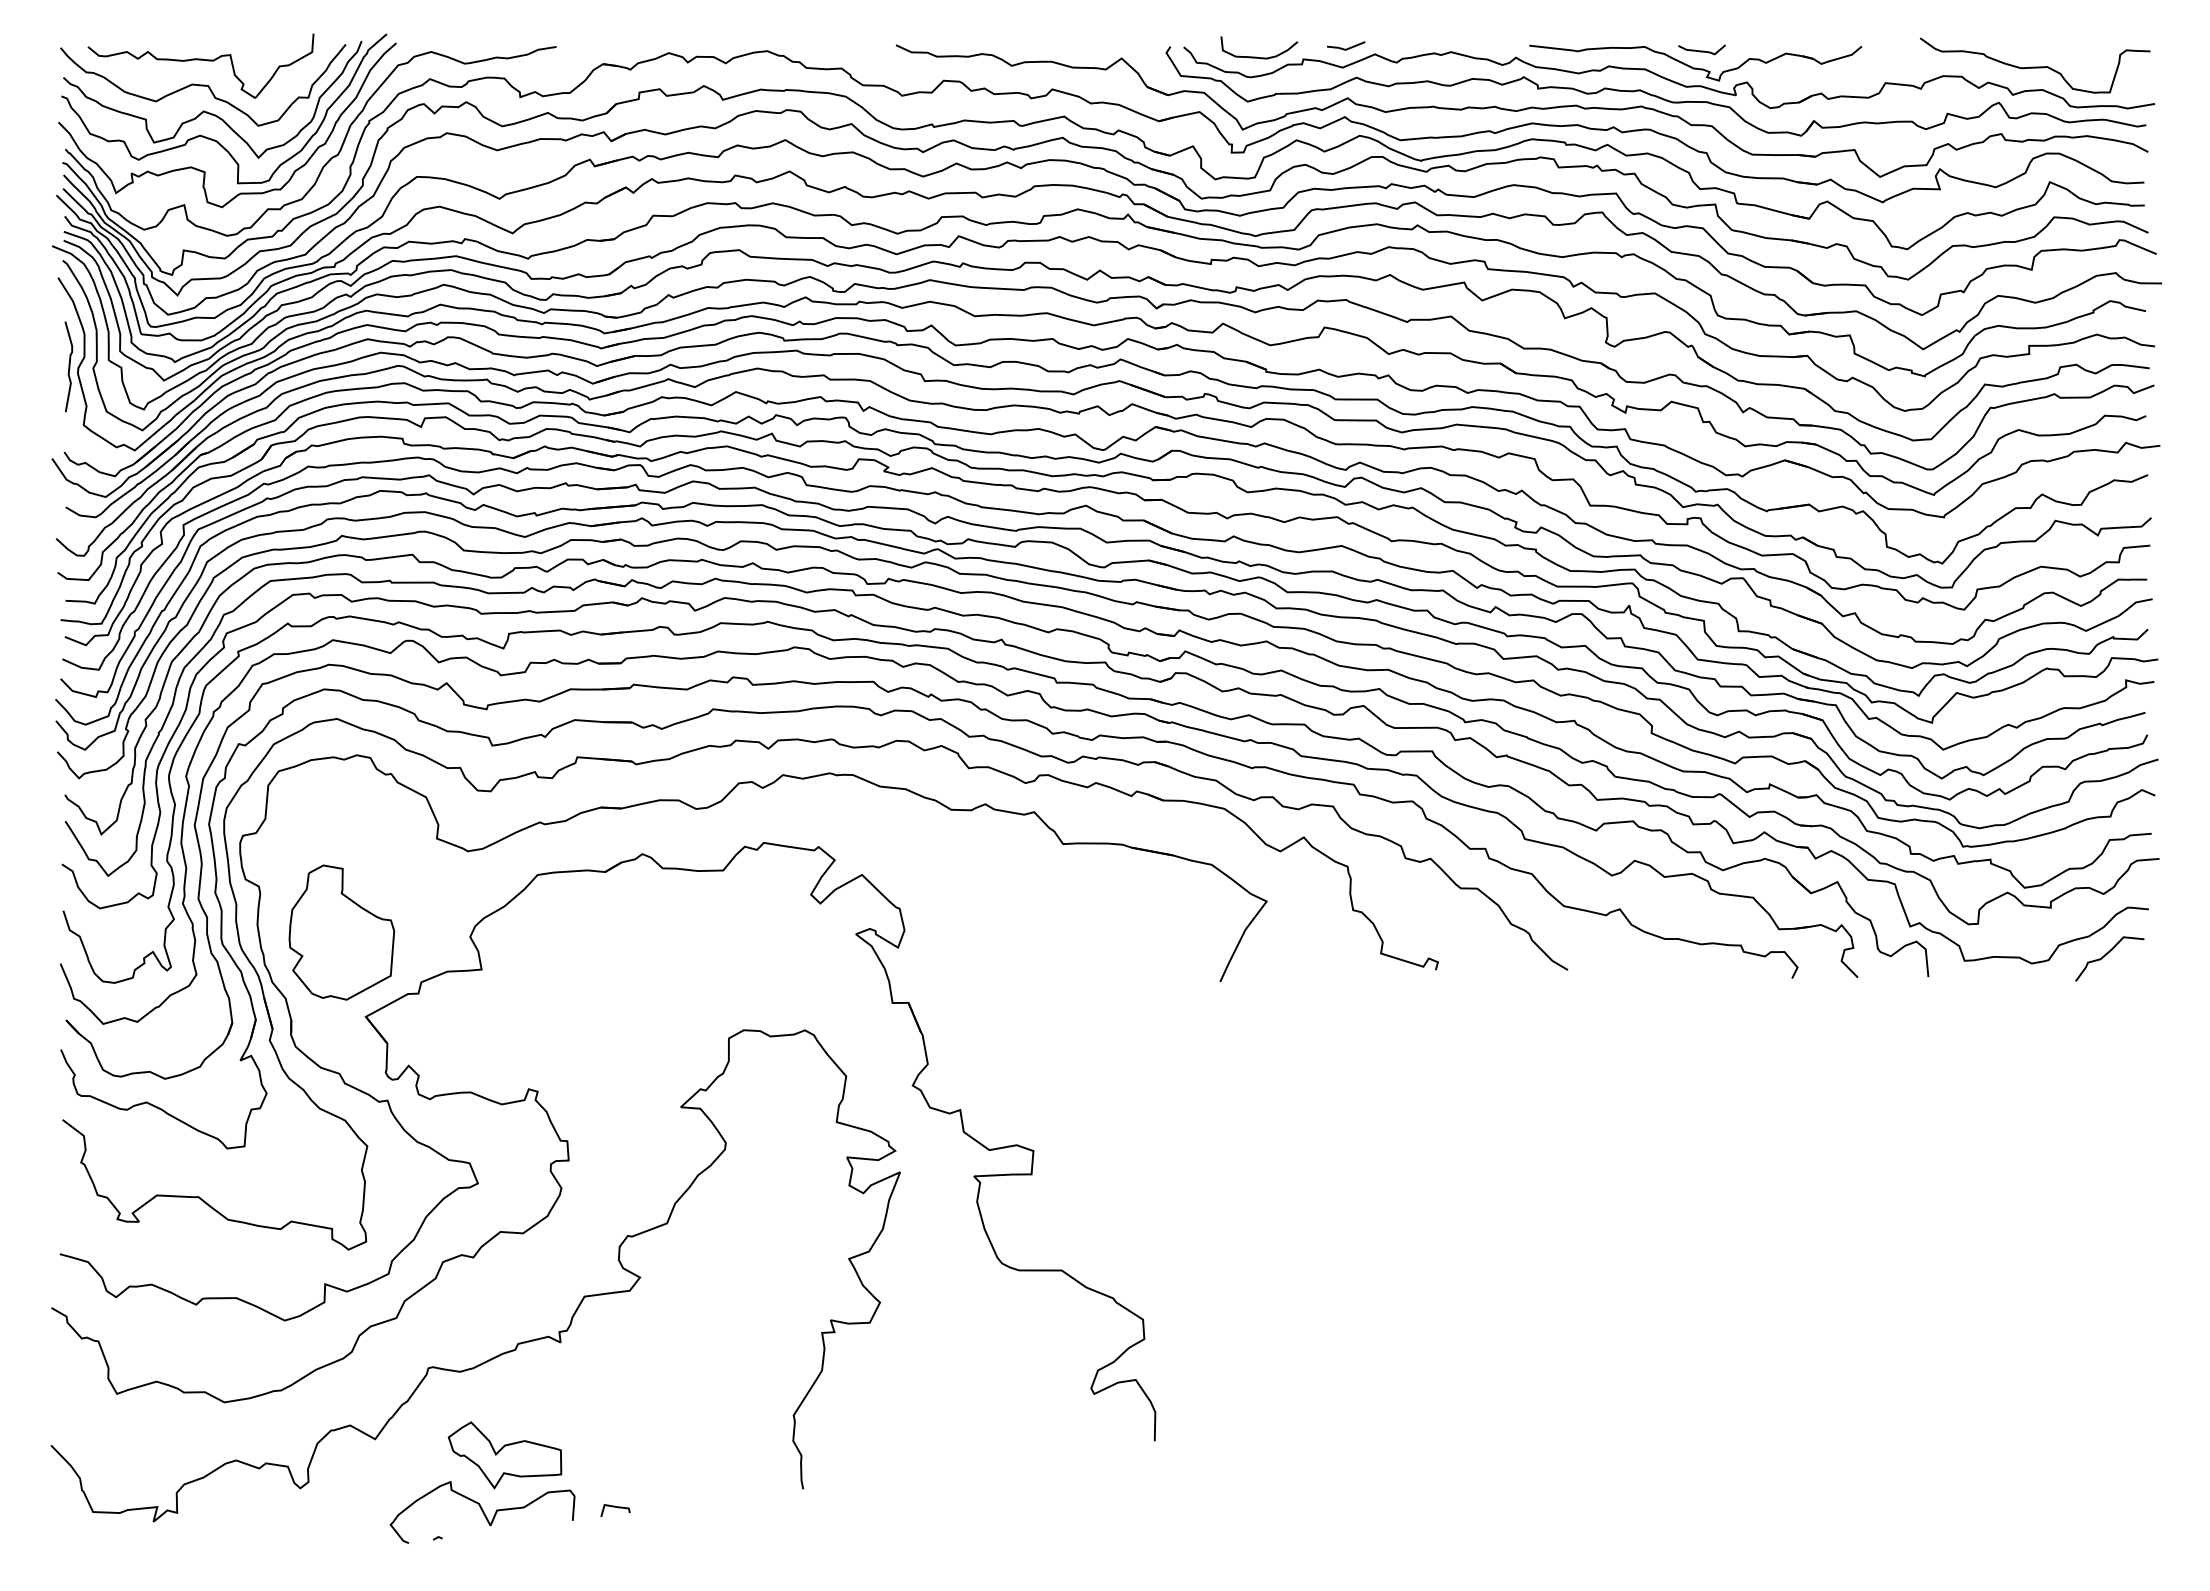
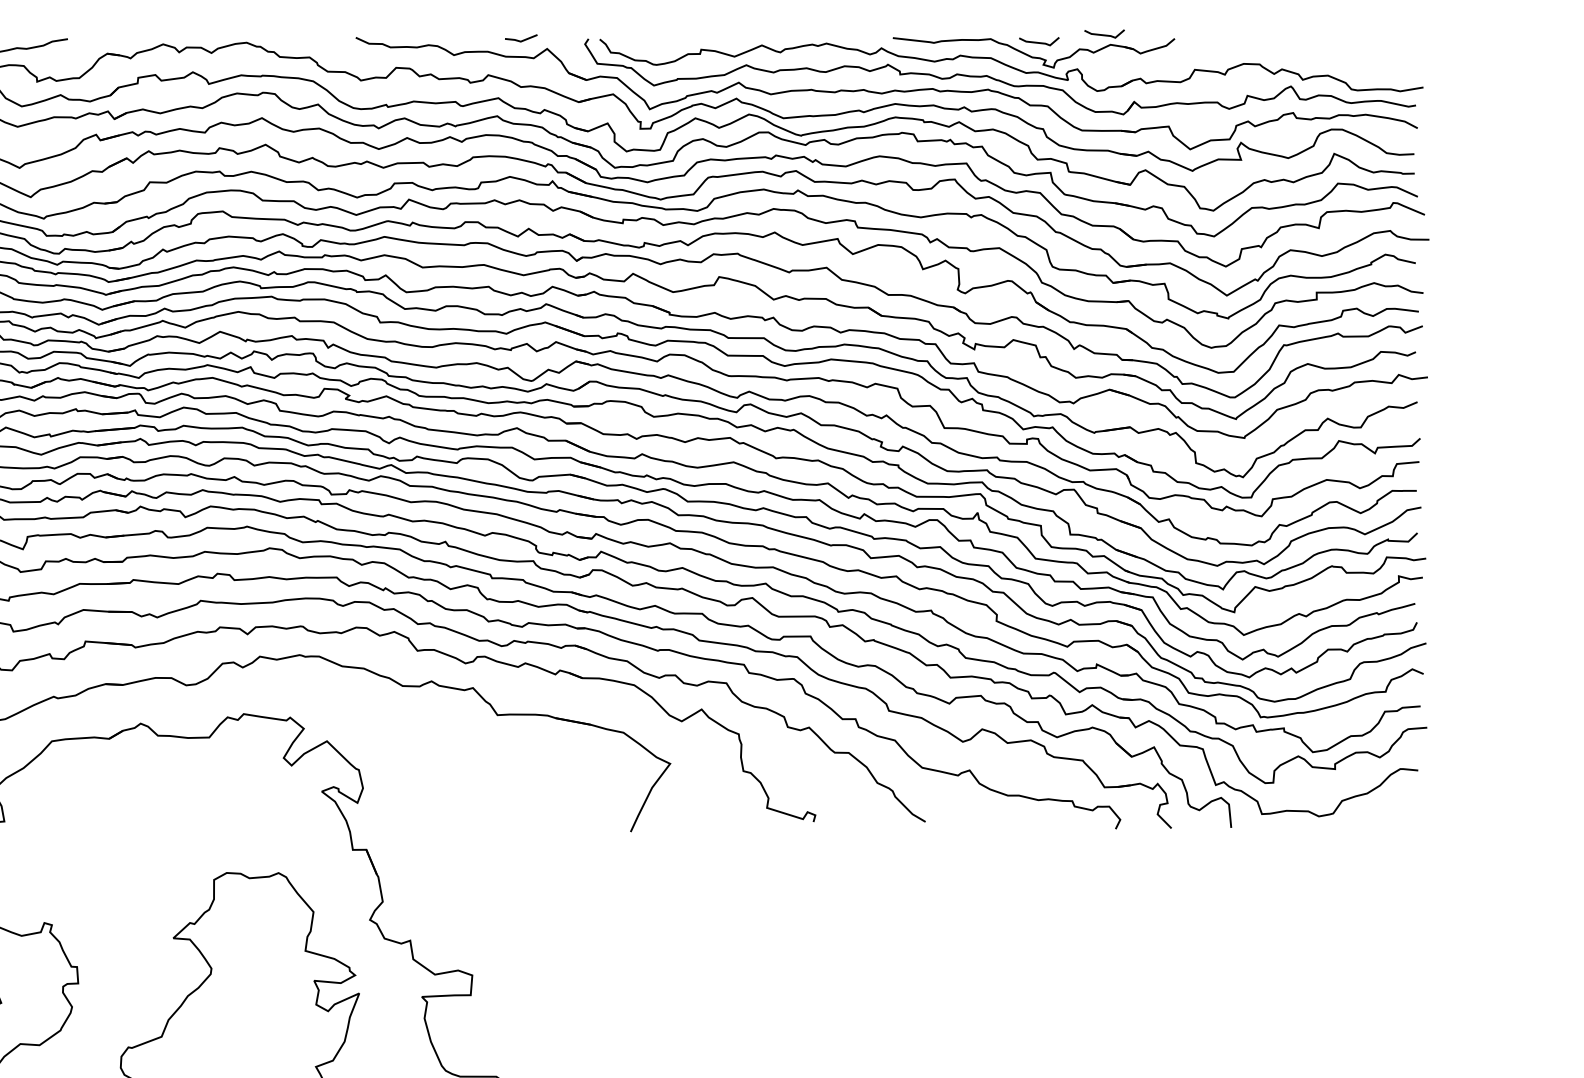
line: (1778, 41) -> (1104, 34), added
line: (1348, 47) -> (523, 39), moved
curve: (1256, 56) -> (661, 47), removed
curve: (2035, 66) -> (1322, 55), removed
curve: (2106, 955) -> (1382, 809), removed

